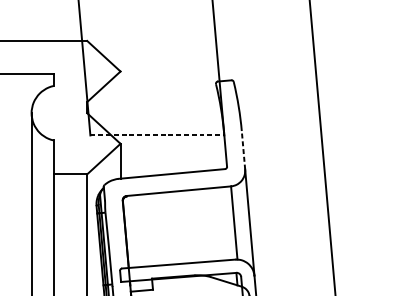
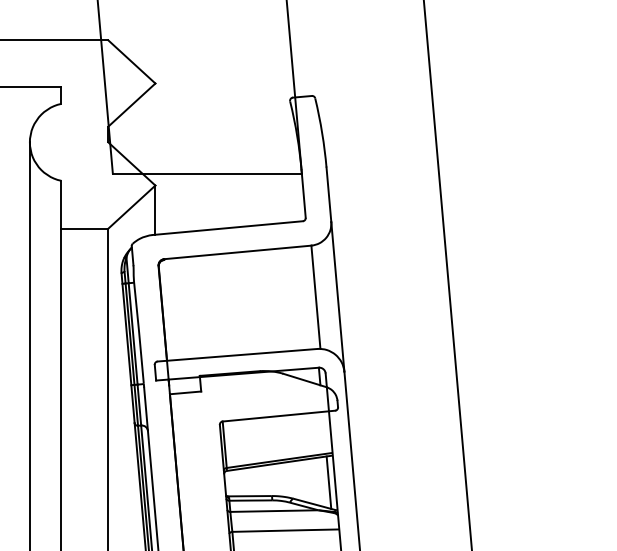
line: (157, 135) -> (207, 173), dashed -> solid
line: (243, 150) -> (328, 194), dashed -> solid

